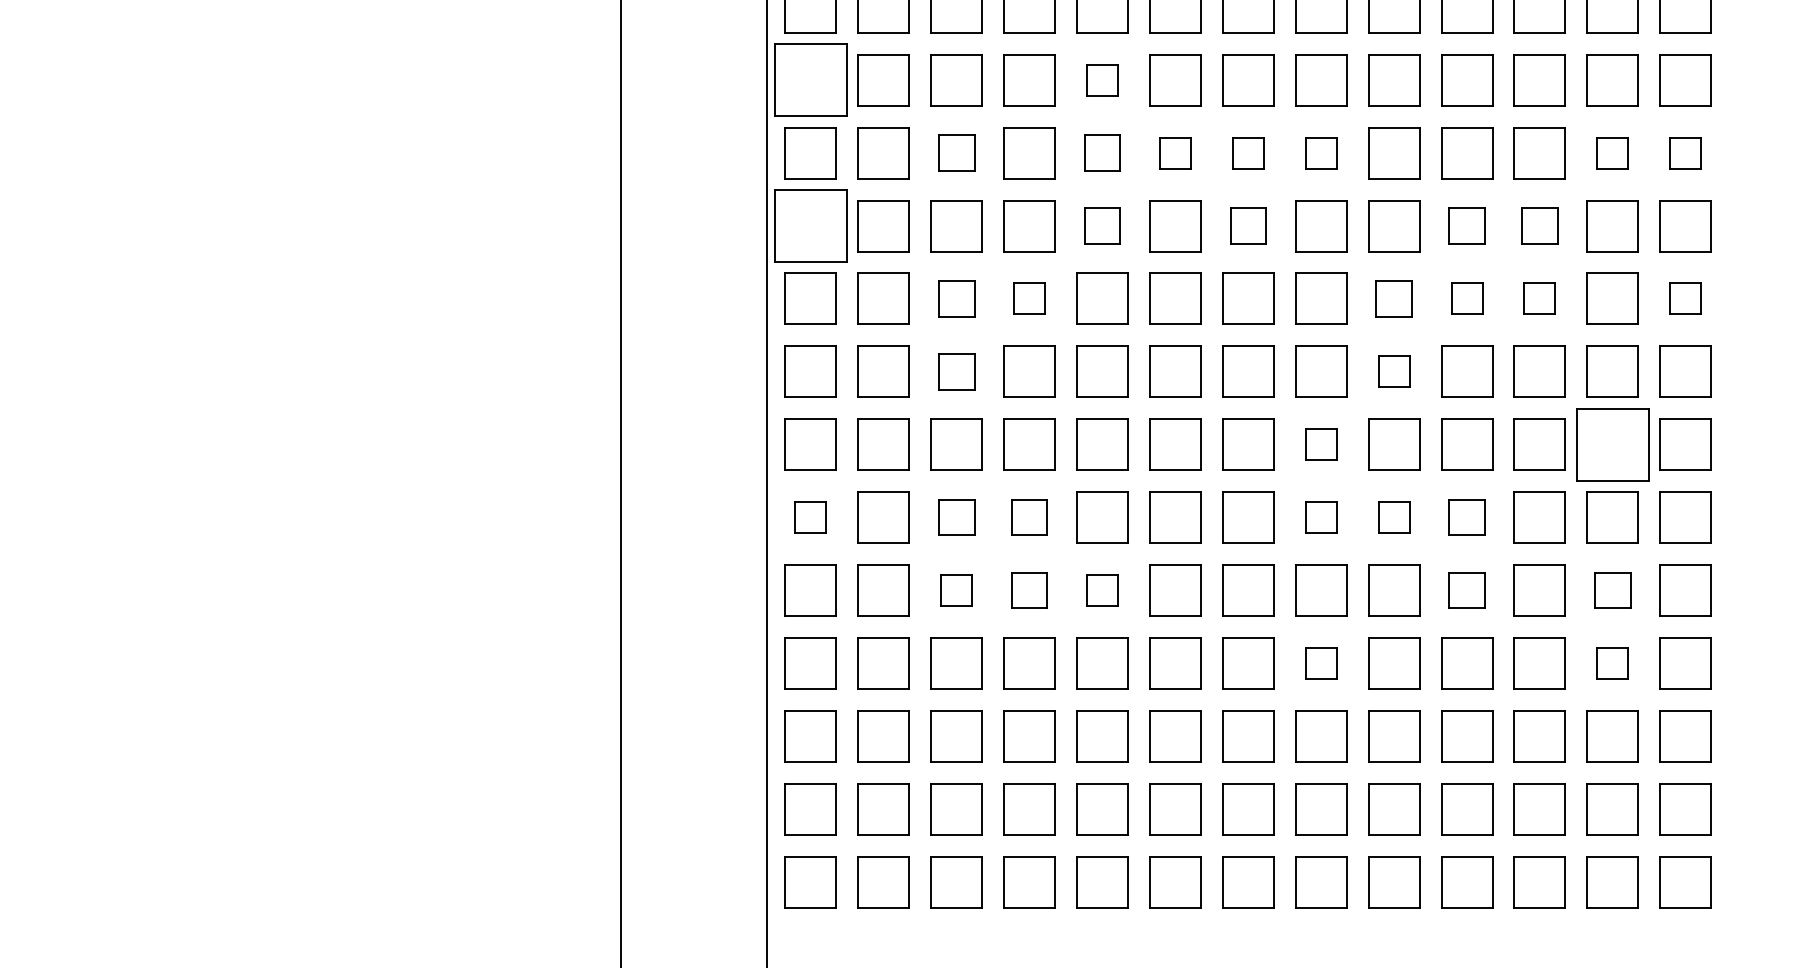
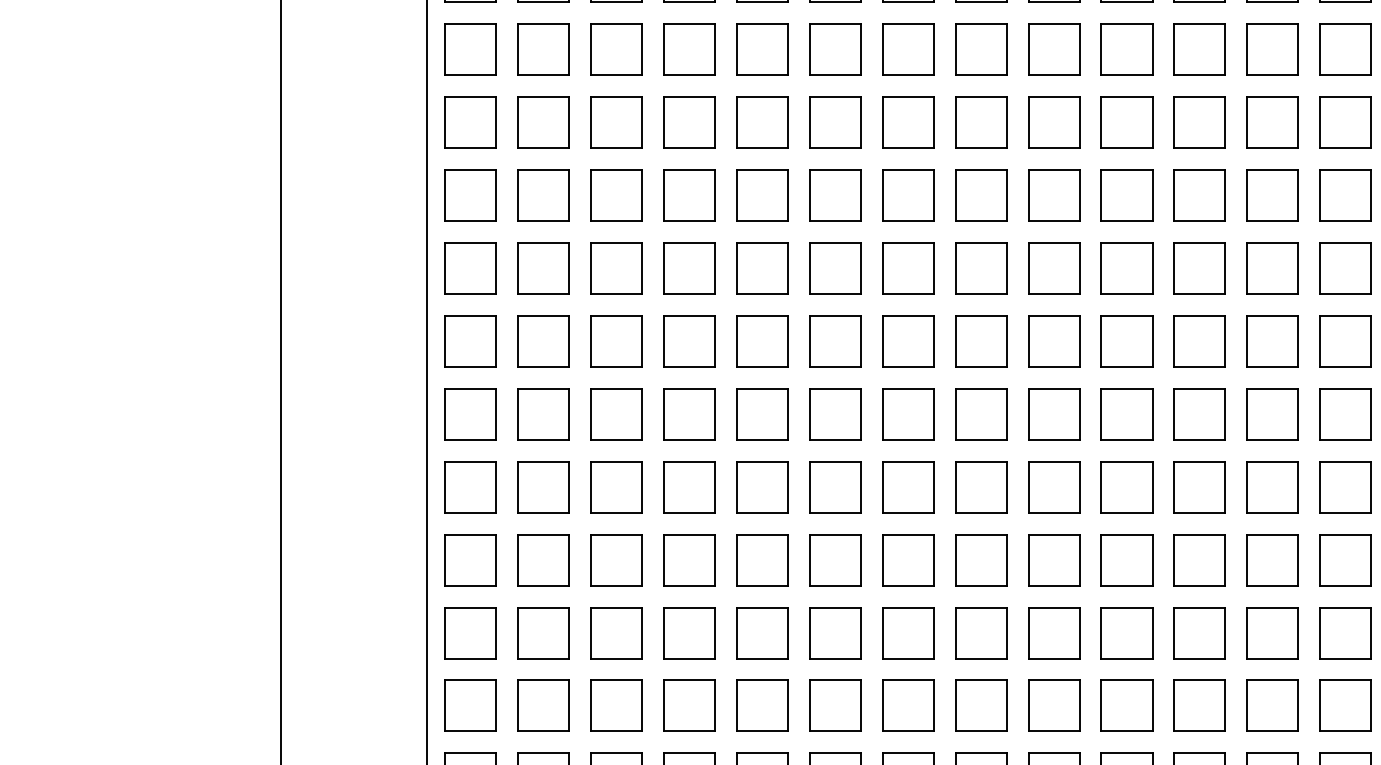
part: (810, 80) -> (470, 122), size x0.71
part: (1102, 80) -> (762, 122), size x1.67
part: (956, 153) -> (616, 195), size x1.43
part: (1102, 153) -> (762, 195), size x1.43
part: (1175, 153) -> (835, 195), size x1.67
part: (1248, 153) -> (908, 195), size x1.67
part: (1321, 153) -> (981, 195), size x1.67
part: (1612, 153) -> (1272, 195), size x1.67
part: (1685, 153) -> (1345, 195), size x1.67
part: (810, 226) -> (470, 268), size x0.71
part: (1102, 226) -> (762, 268), size x1.43
part: (1248, 226) -> (908, 268), size x1.43
part: (1467, 226) -> (1127, 268), size x1.43
part: (1539, 226) -> (1199, 268), size x1.43
part: (956, 298) -> (616, 340), size x1.43
part: (1029, 298) -> (689, 340), size x1.67
part: (1394, 298) -> (1054, 340), size x1.43
part: (1467, 298) -> (1127, 340), size x1.67
part: (1539, 298) -> (1199, 340), size x1.67
part: (1685, 298) -> (1345, 340), size x1.67
part: (956, 371) -> (616, 413), size x1.43
part: (1394, 371) -> (1054, 413), size x1.67
part: (1321, 444) -> (981, 486), size x1.67
part: (1612, 444) -> (1272, 486), size x0.71
part: (810, 517) -> (470, 559), size x1.67
part: (956, 517) -> (616, 559), size x1.43
part: (1029, 517) -> (689, 559), size x1.43
part: (1321, 517) -> (981, 559), size x1.67
part: (1394, 517) -> (1054, 559), size x1.67
part: (1467, 517) -> (1127, 559), size x1.43
part: (956, 590) -> (616, 632), size x1.67
part: (1029, 590) -> (689, 632), size x1.43
part: (1102, 590) -> (762, 632), size x1.67
part: (1467, 590) -> (1127, 632), size x1.43
part: (1612, 590) -> (1272, 632), size x1.43
part: (1321, 663) -> (981, 705), size x1.67
part: (1612, 663) -> (1272, 705), size x1.67

